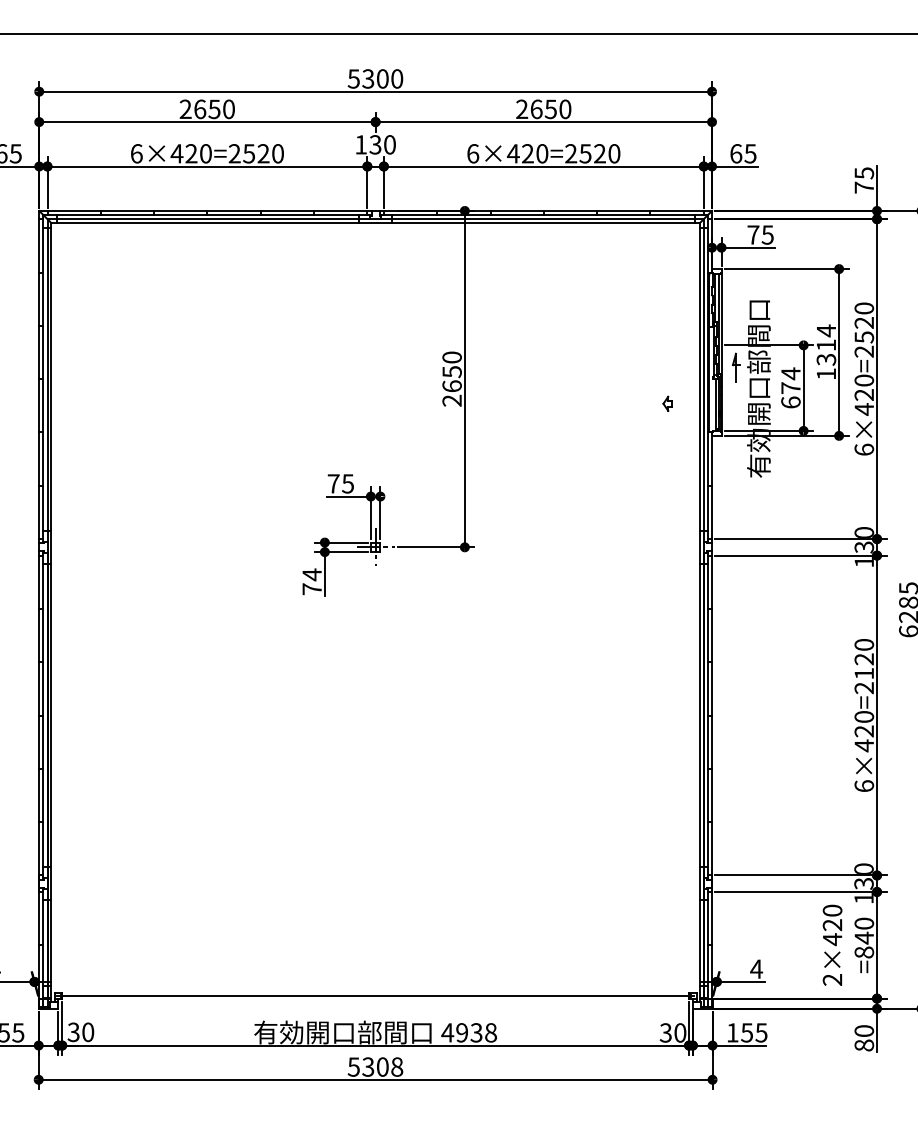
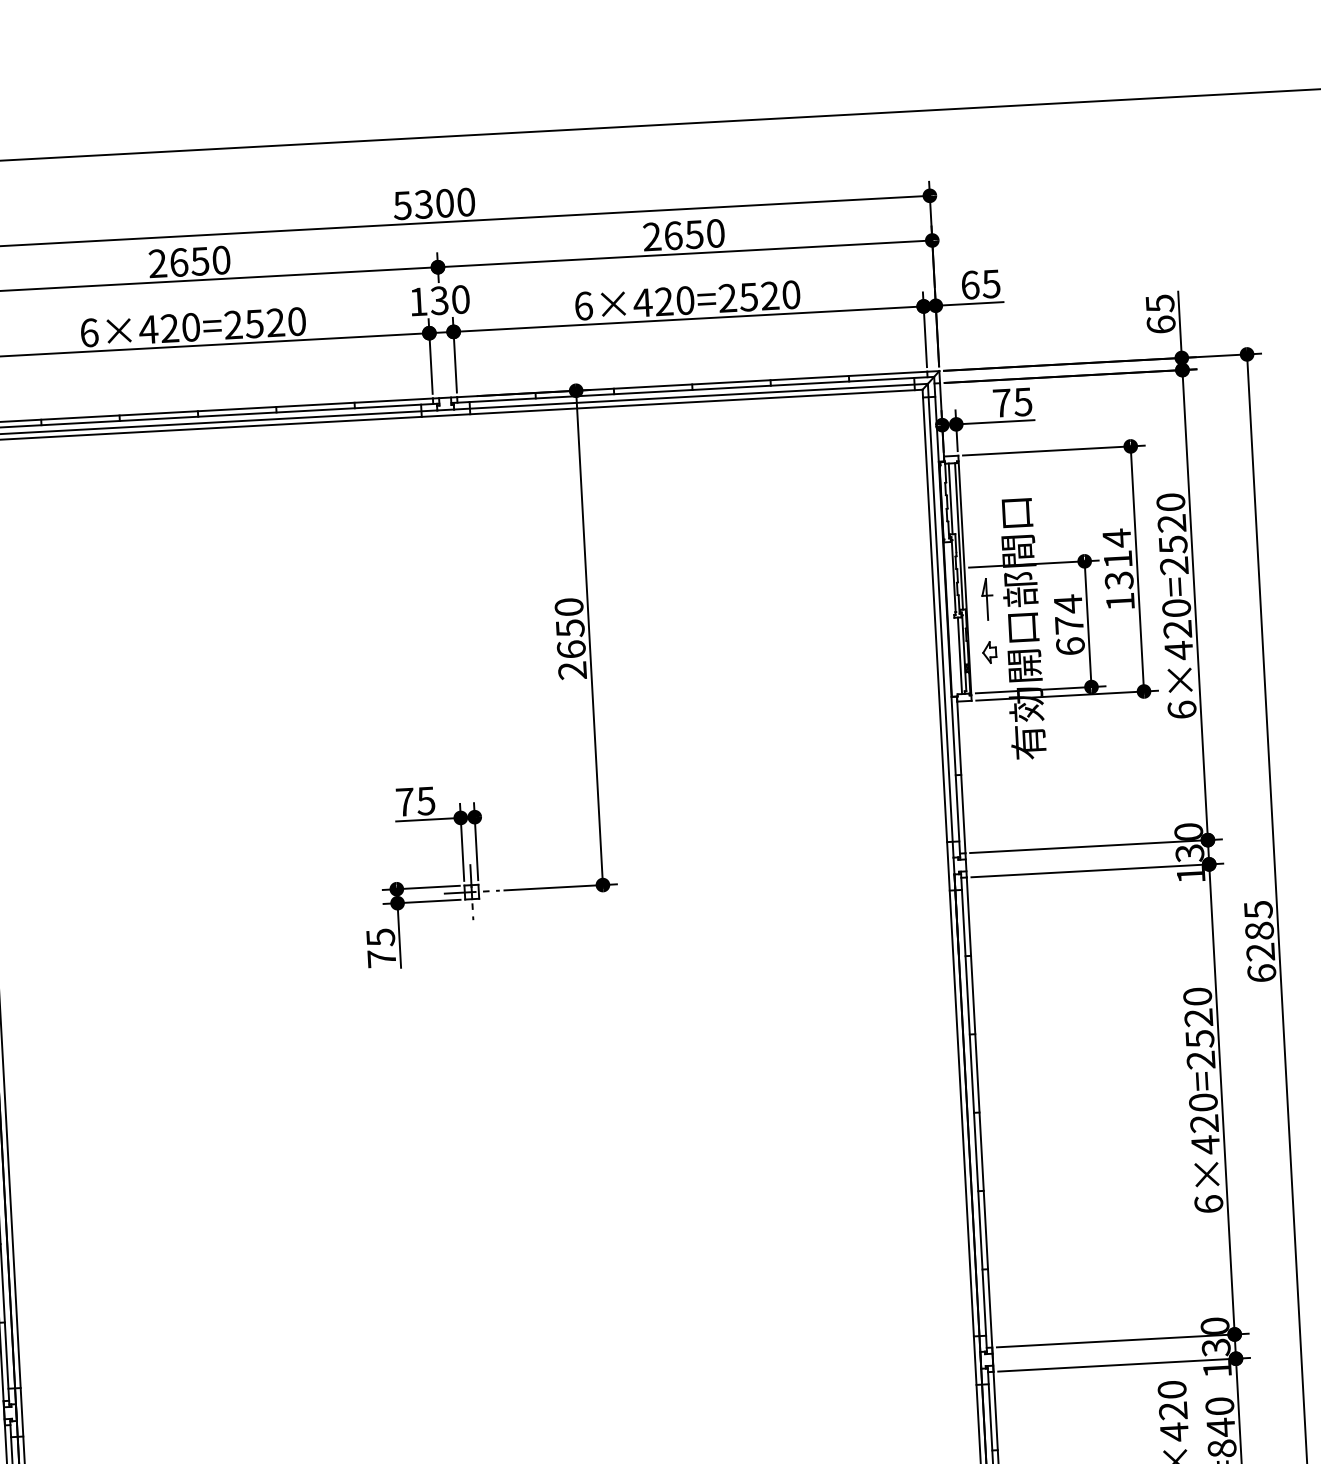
text: (864, 187) -> (1161, 324), 75 -> 65
part: (667, 403) -> (989, 652), moved
text: (311, 574) -> (379, 937), 74 -> 75
text: (864, 673) -> (1200, 1038), 6×420=2120 -> 6×420=2520

